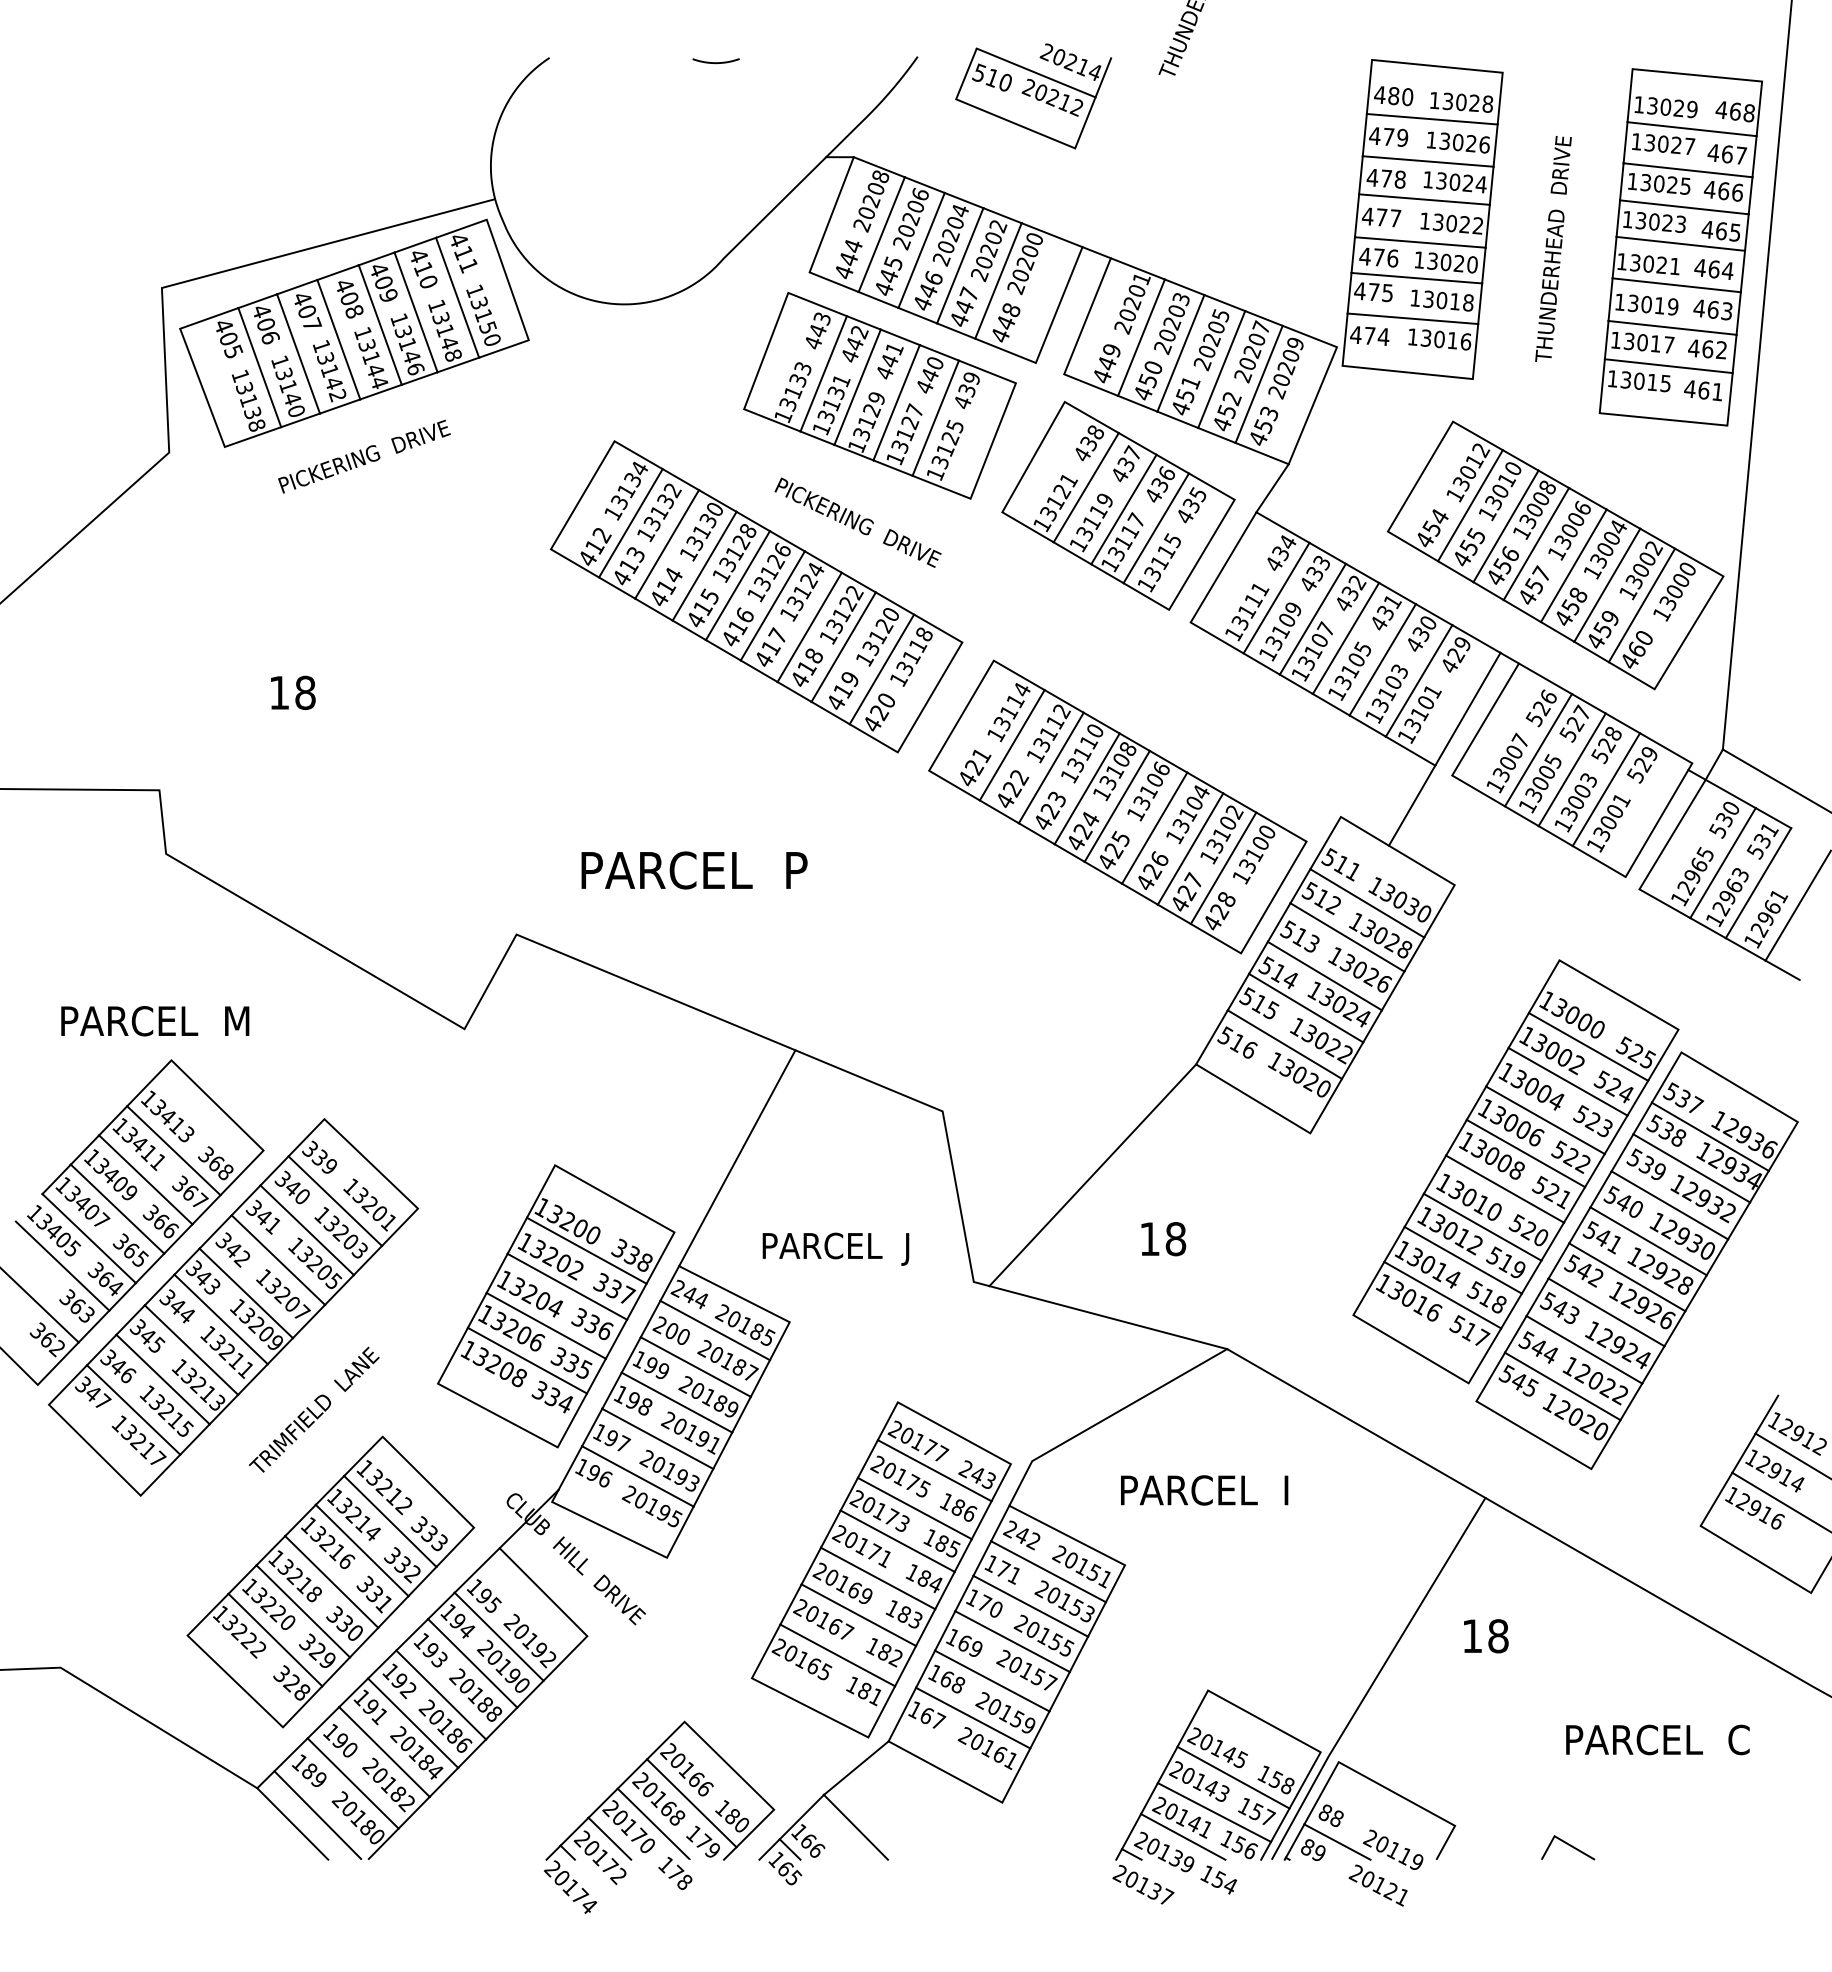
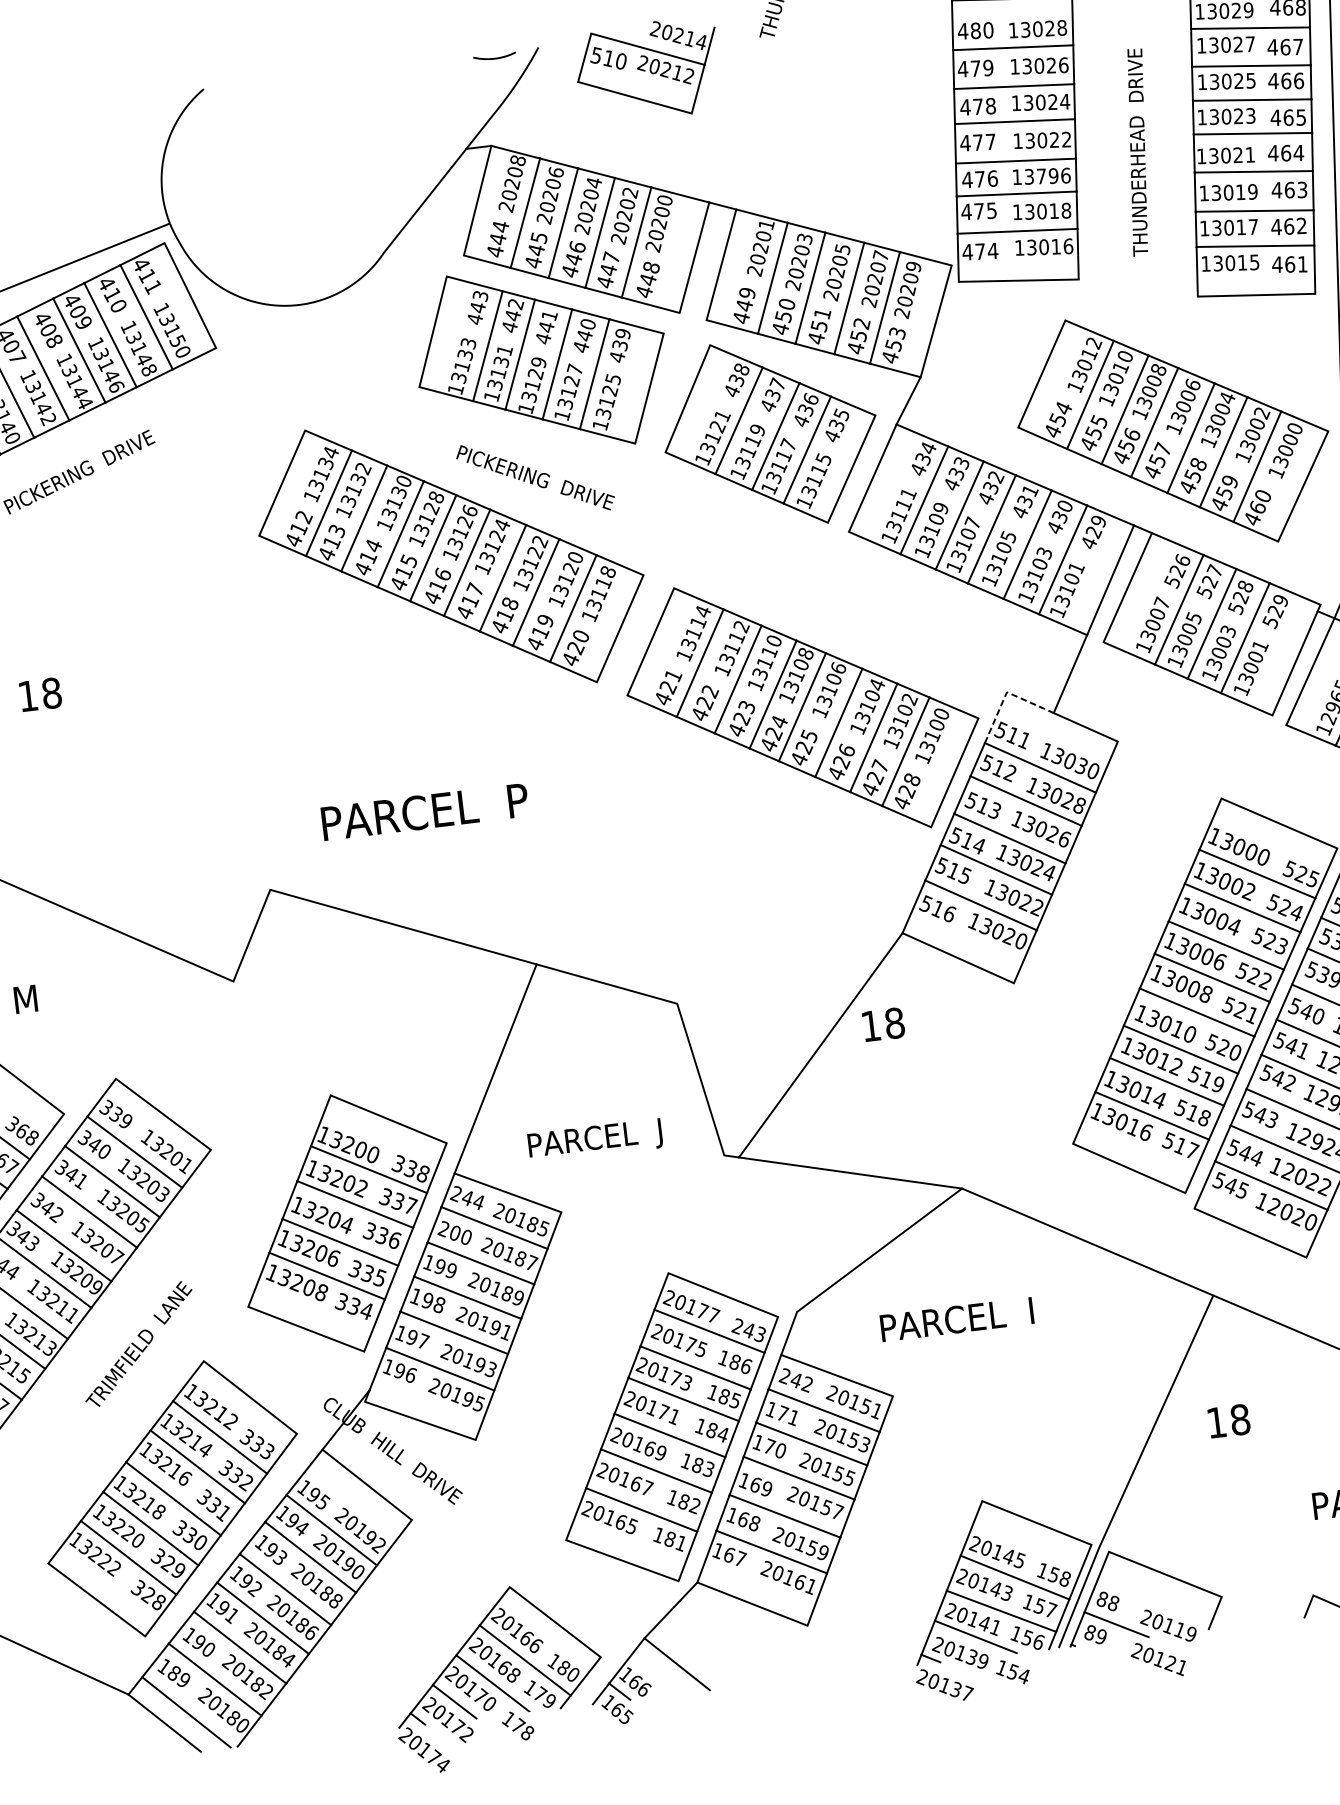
curve: (715, 62) -> (494, 58), moved
text: (1458, 263) -> (1052, 176), 13020 -> 13796
line: (1339, 818) -> (1005, 693), solid -> dashed
text: (1163, 1239) -> (883, 1025), moved

